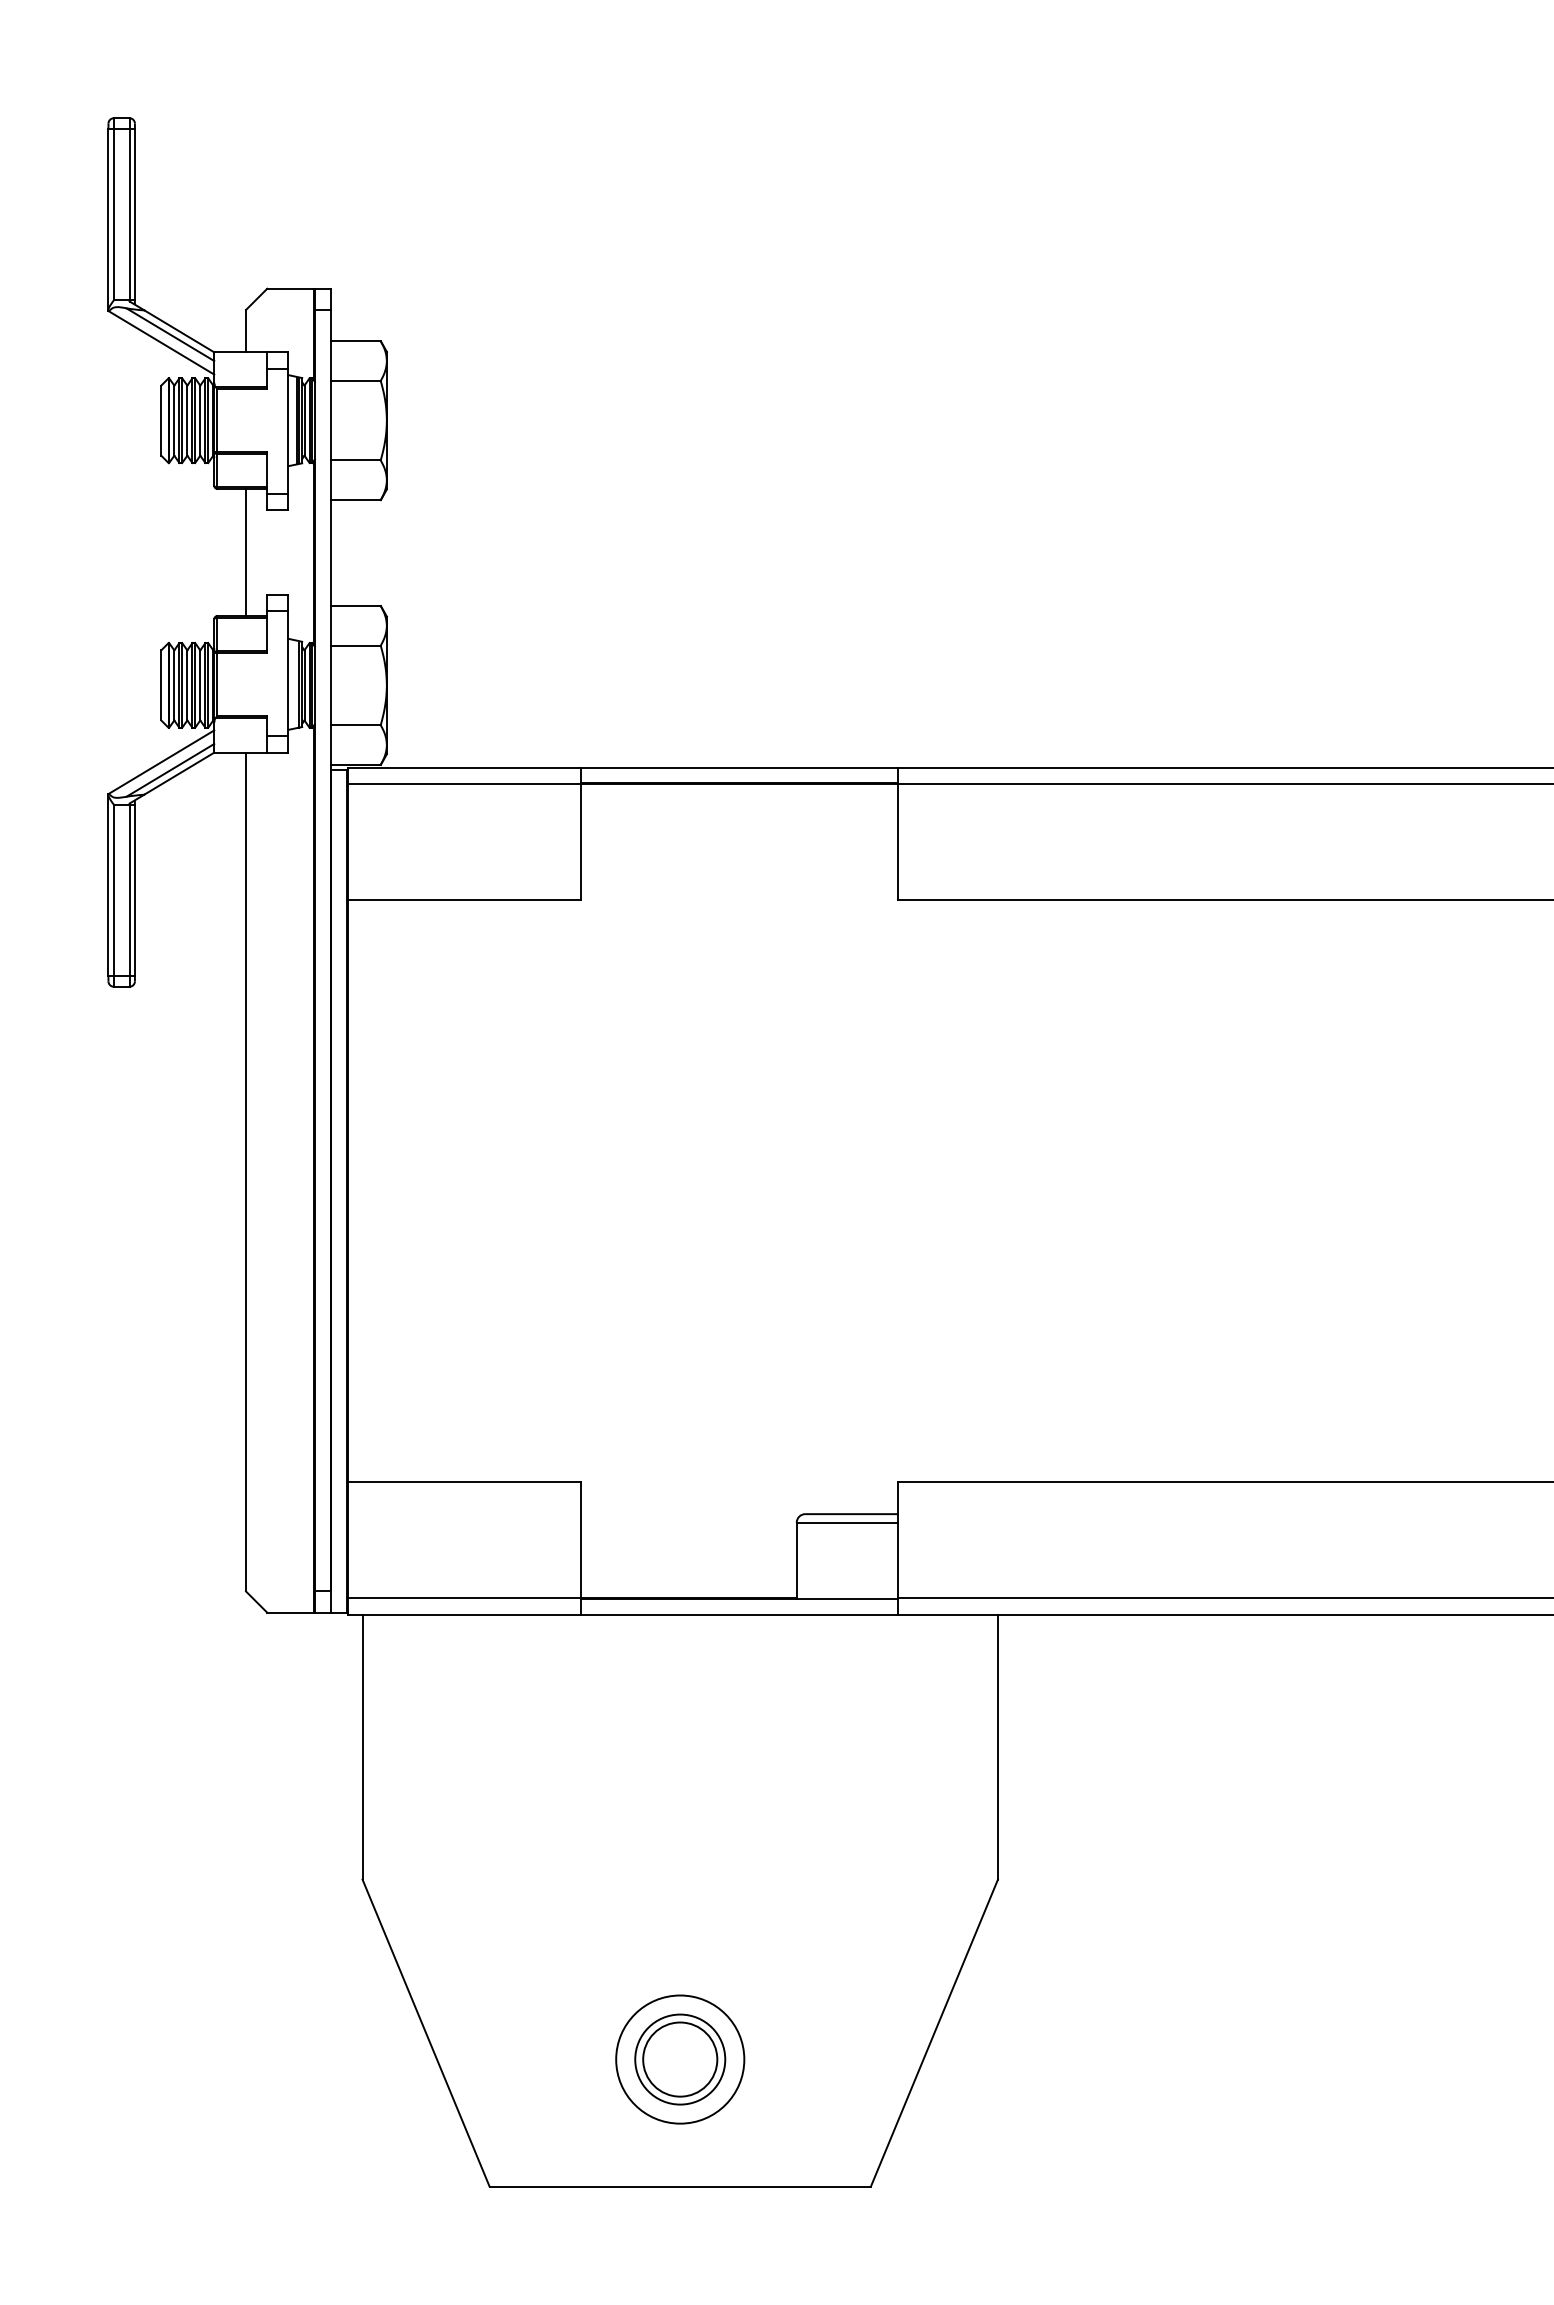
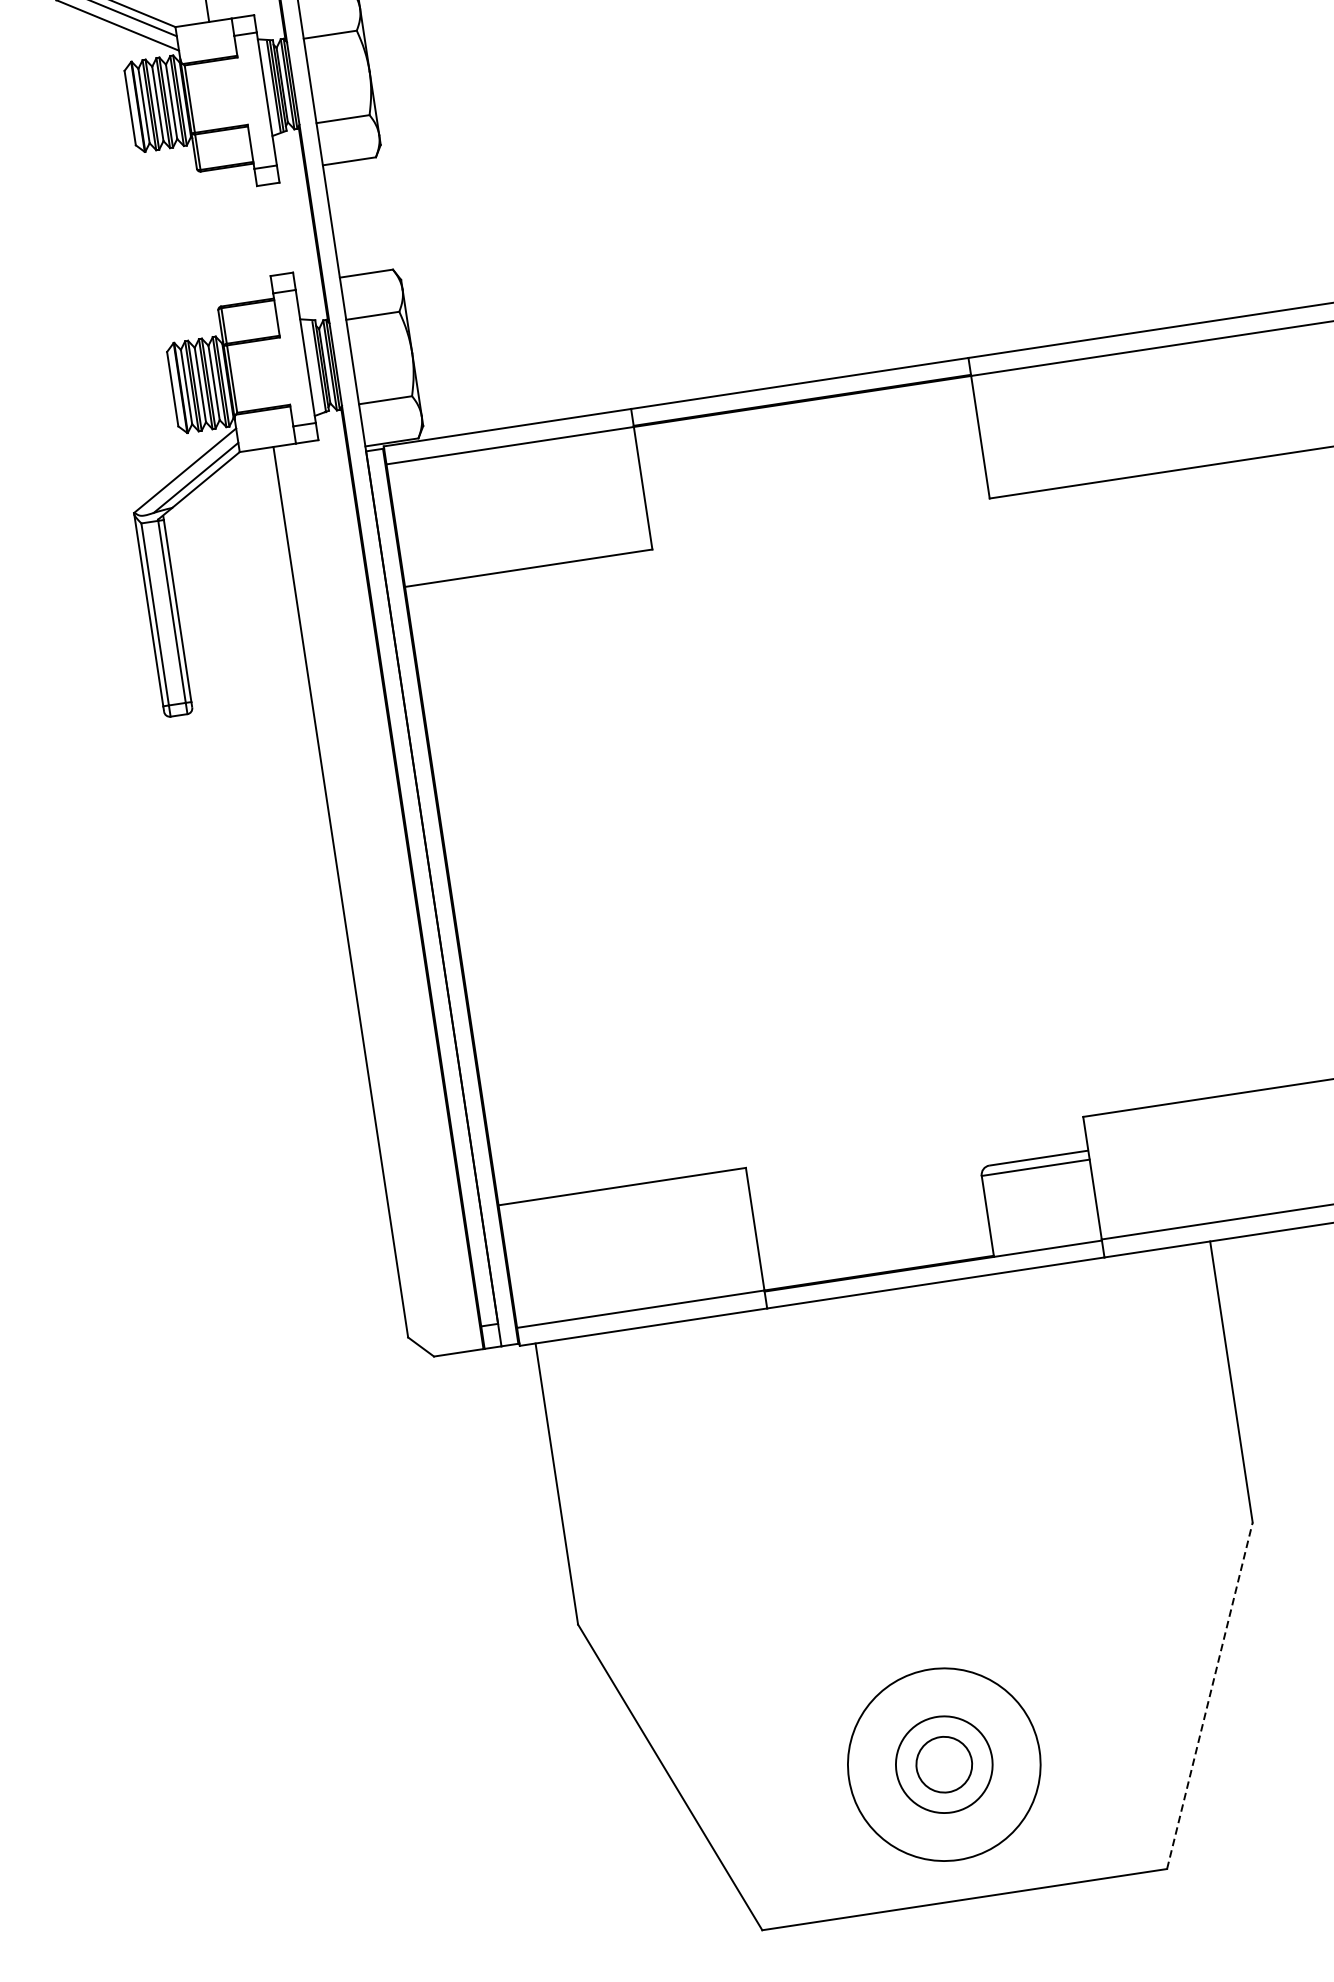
line: (246, 552) -> (241, 234), removed
line: (934, 2032) -> (1209, 1695), solid -> dashed
circle: (680, 2059) -> (944, 1764), size x0.7
circle: (680, 2059) -> (944, 1764), size x1.4

